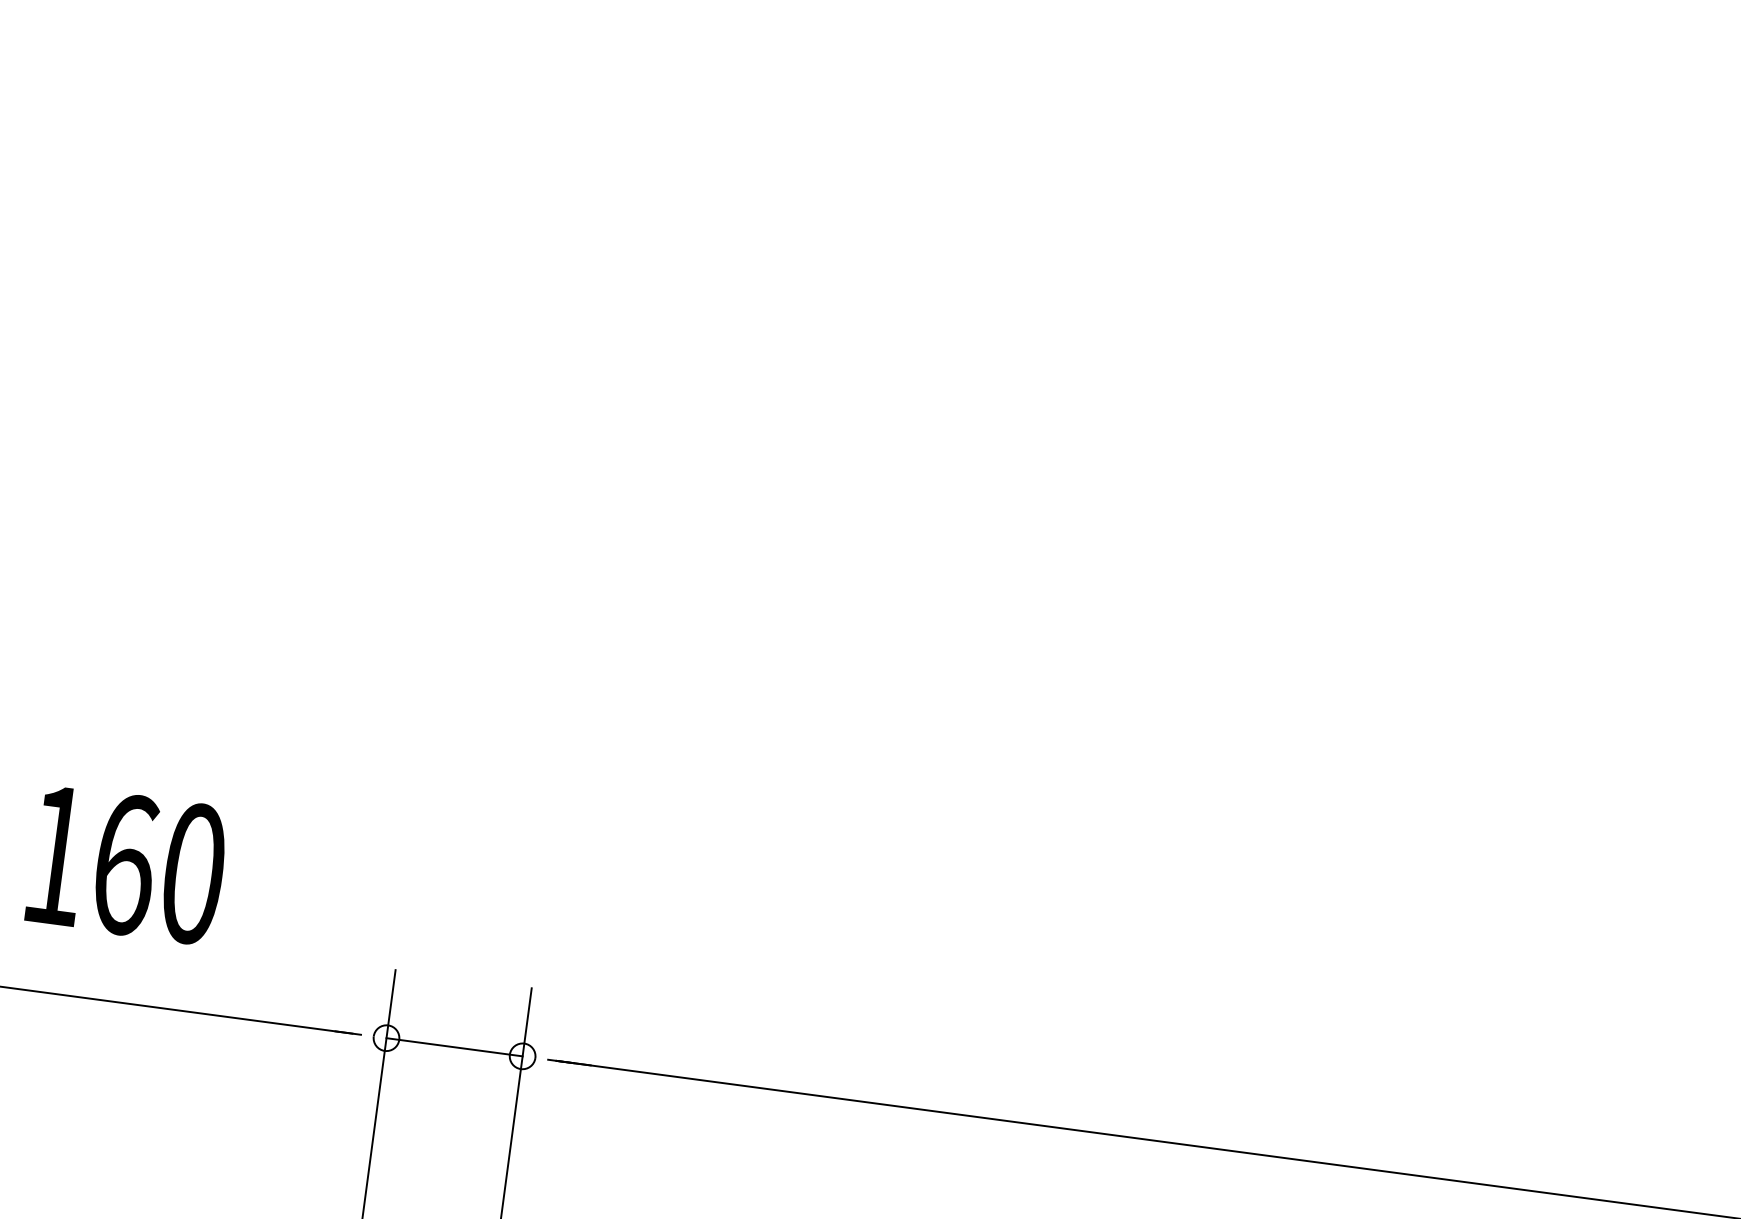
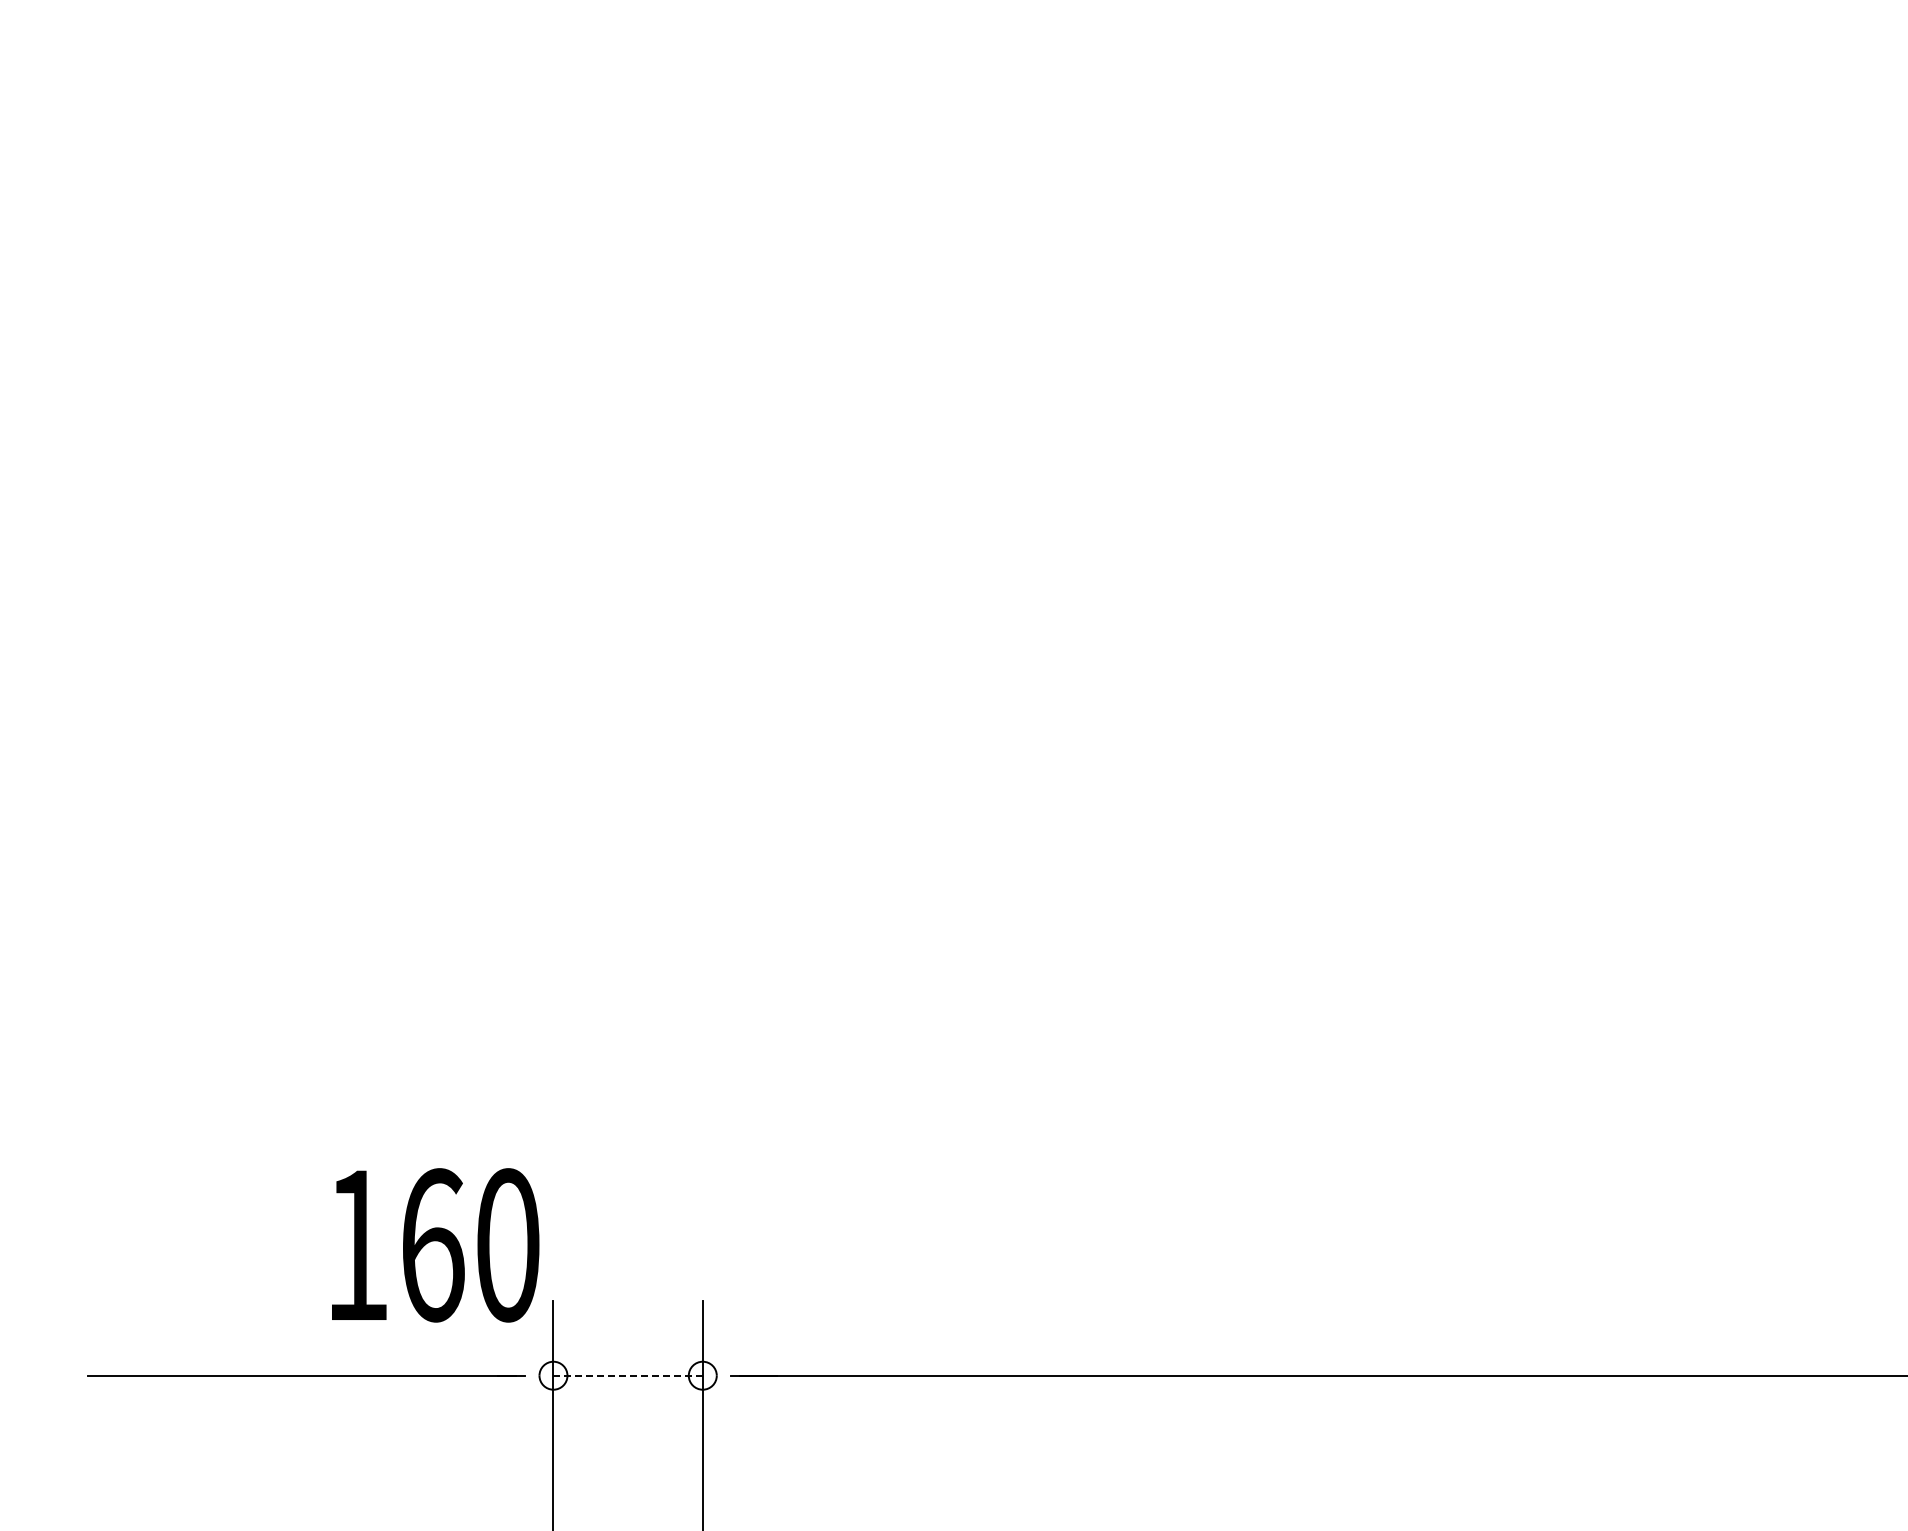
text: (127, 865) -> (435, 1245), moved
line: (454, 1047) -> (628, 1375), solid -> dashed

